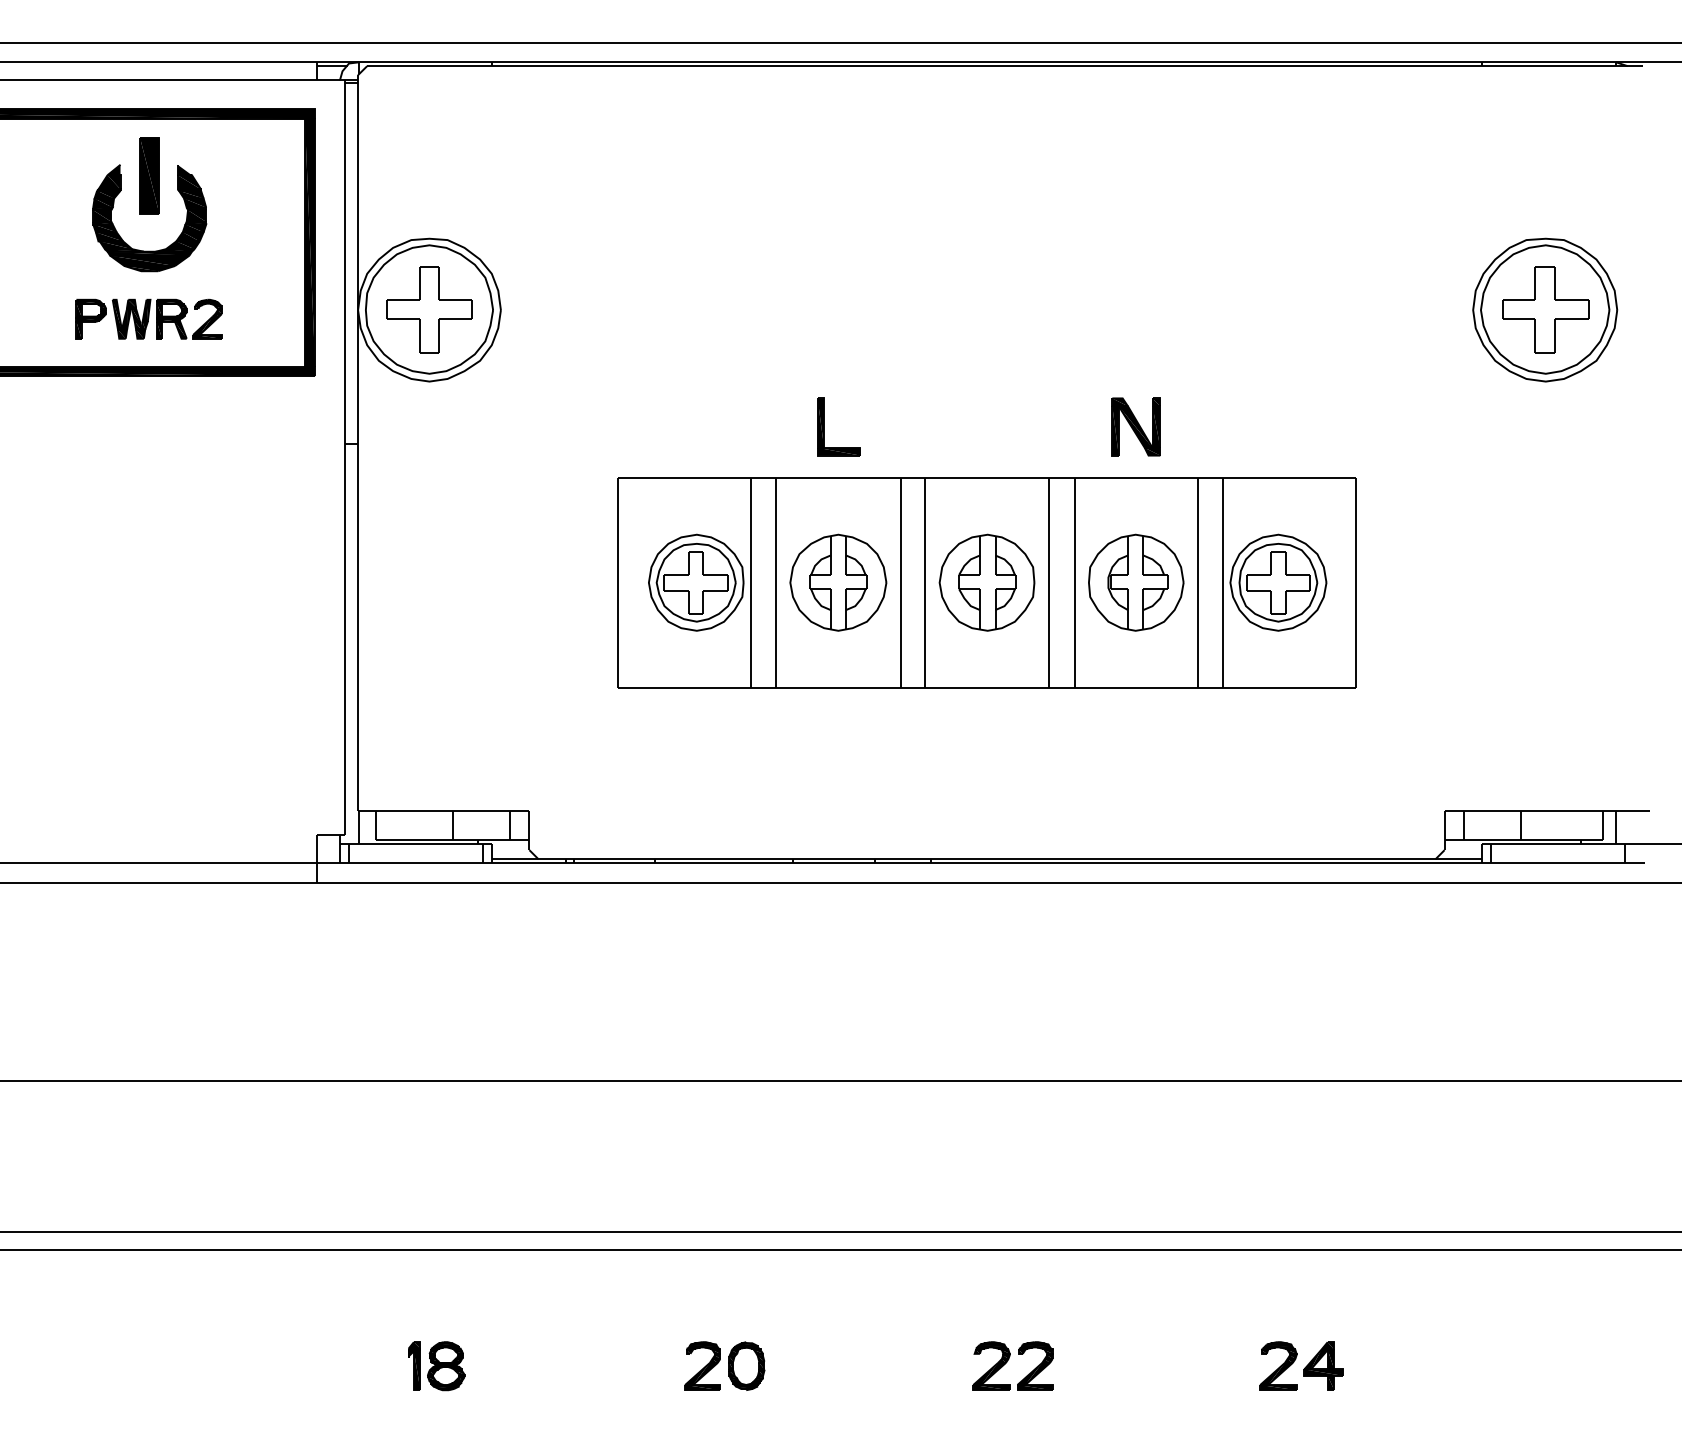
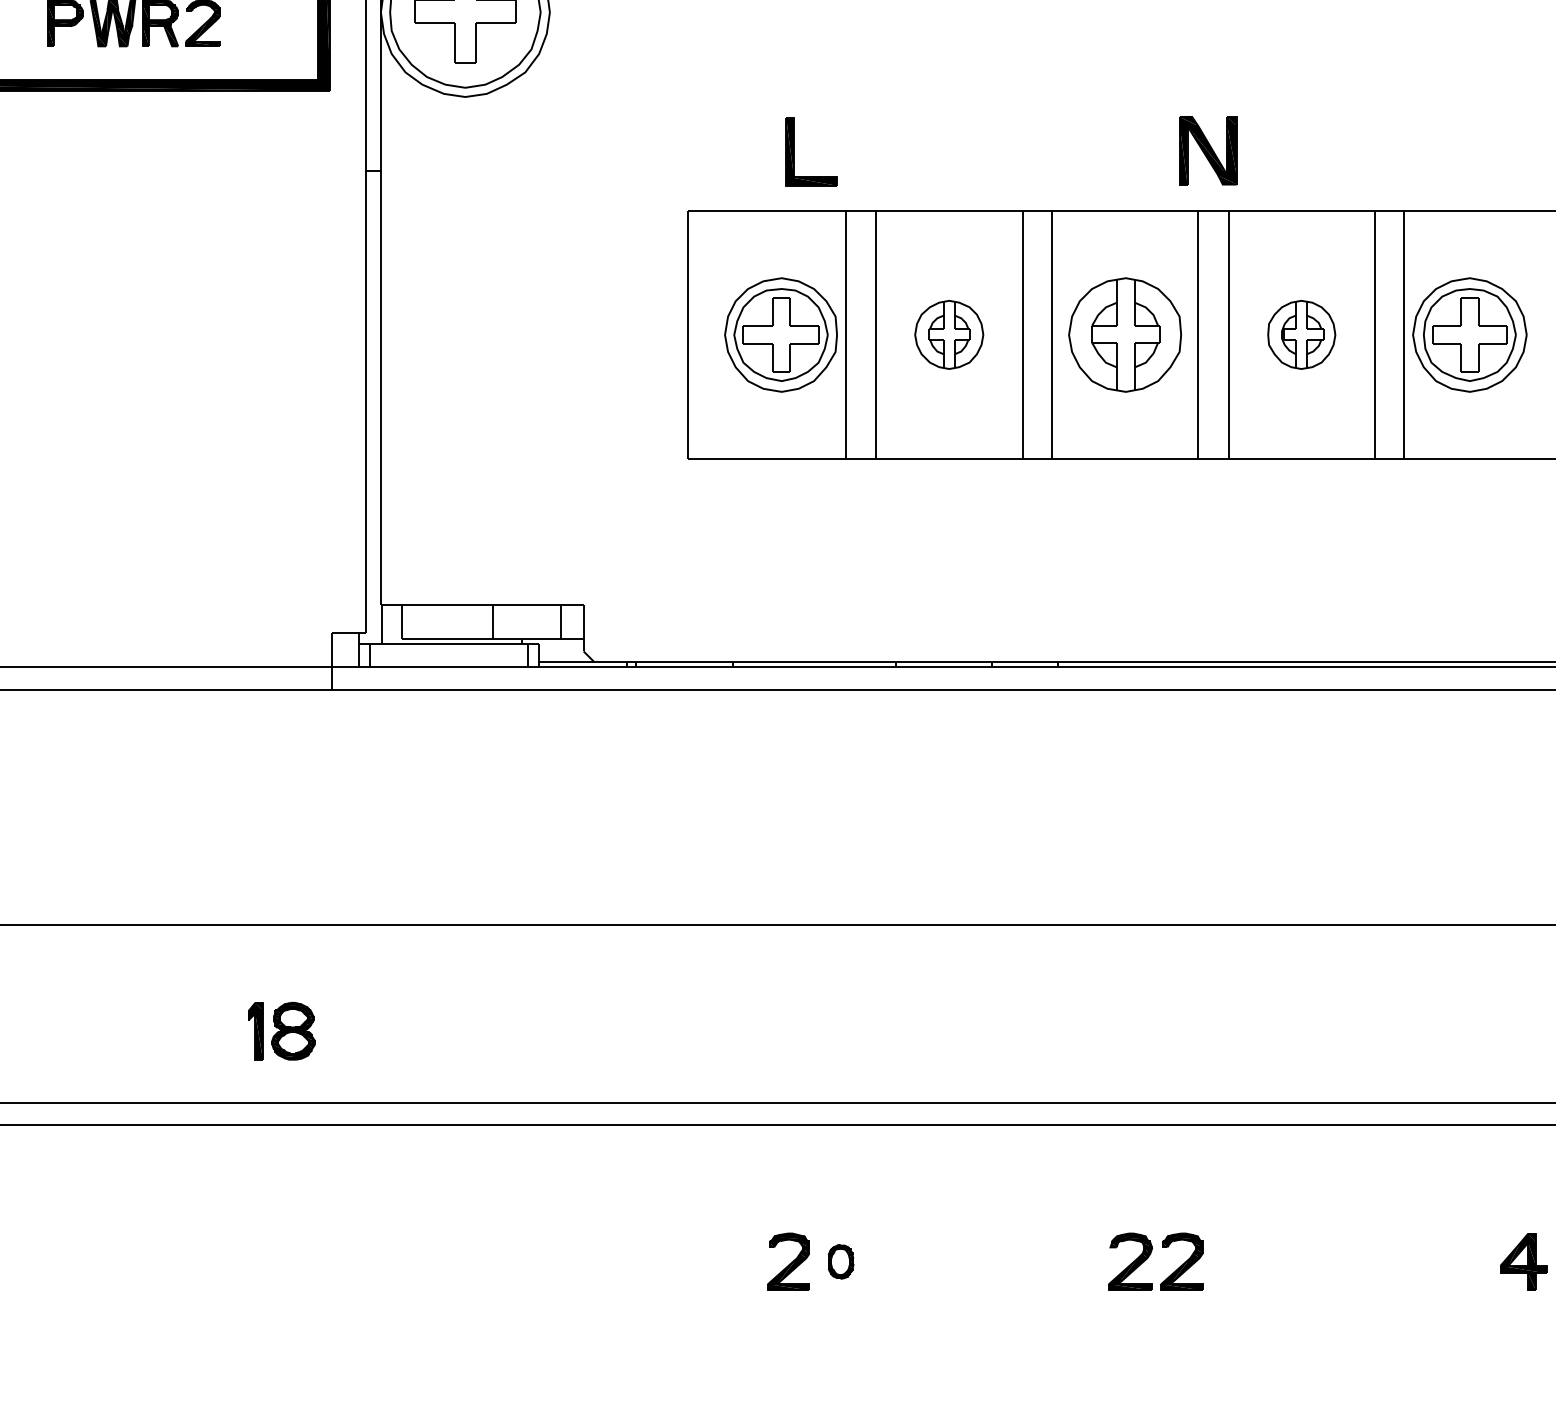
part: (824, 426) -> (794, 151), moved
part: (1135, 426) -> (1207, 150), moved
part: (838, 582) -> (949, 334), size x0.6
part: (1136, 582) -> (1301, 334), size x0.6
part: (746, 1365) -> (840, 1261), size x0.6
part: (1278, 1365) -> (1469, 1261), removed
part: (436, 1366) -> (282, 1031), moved

